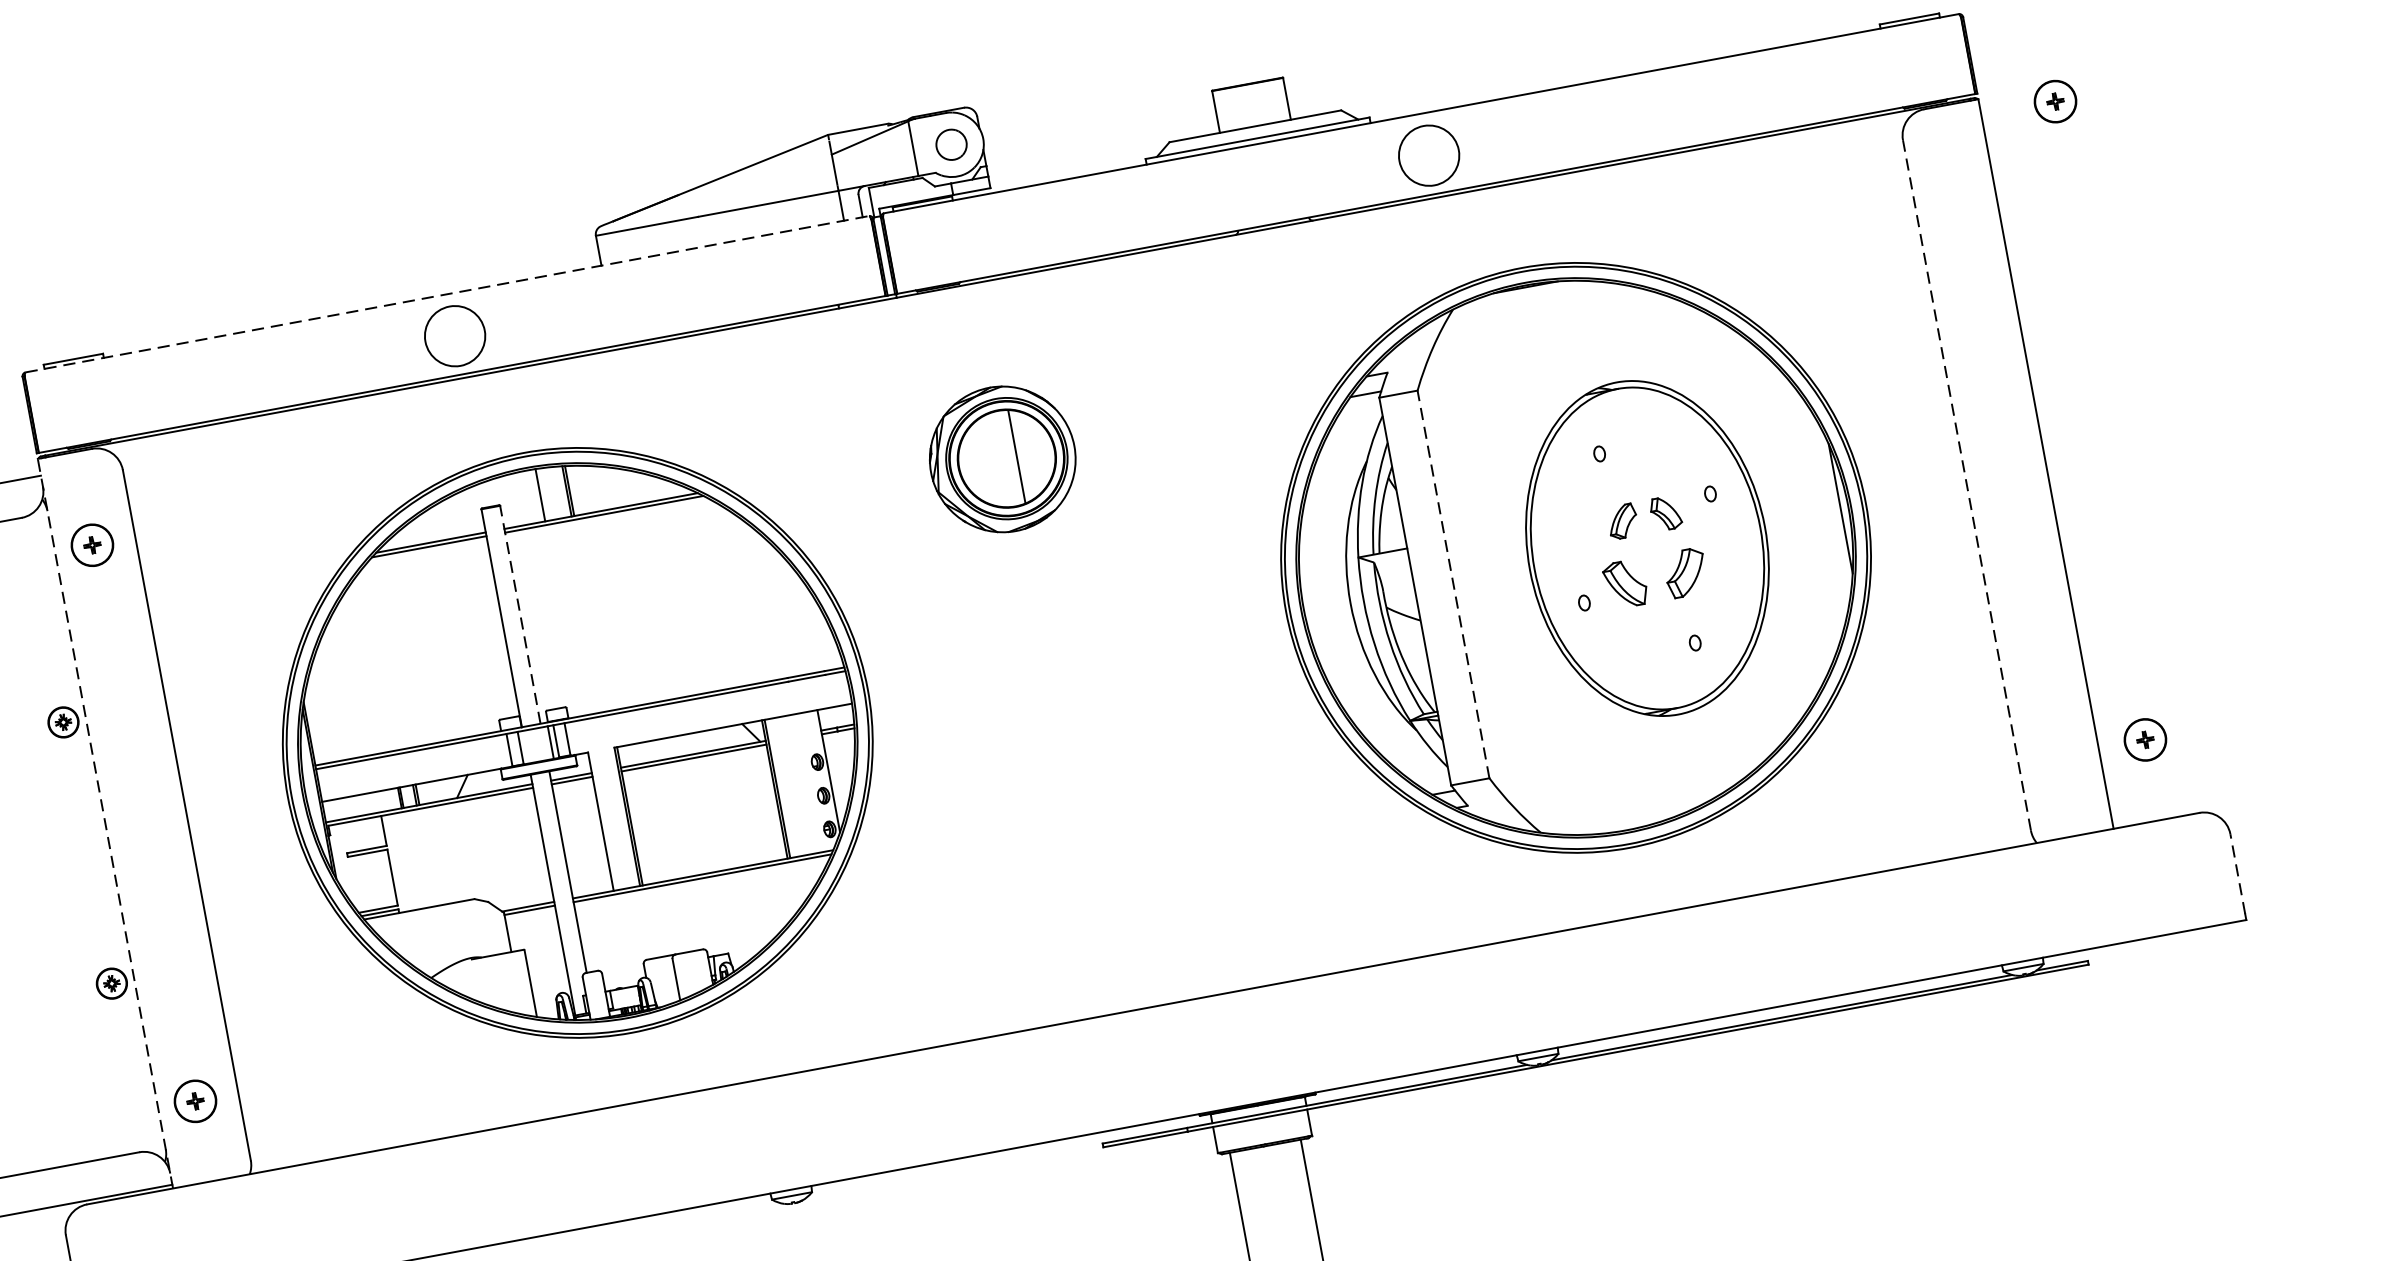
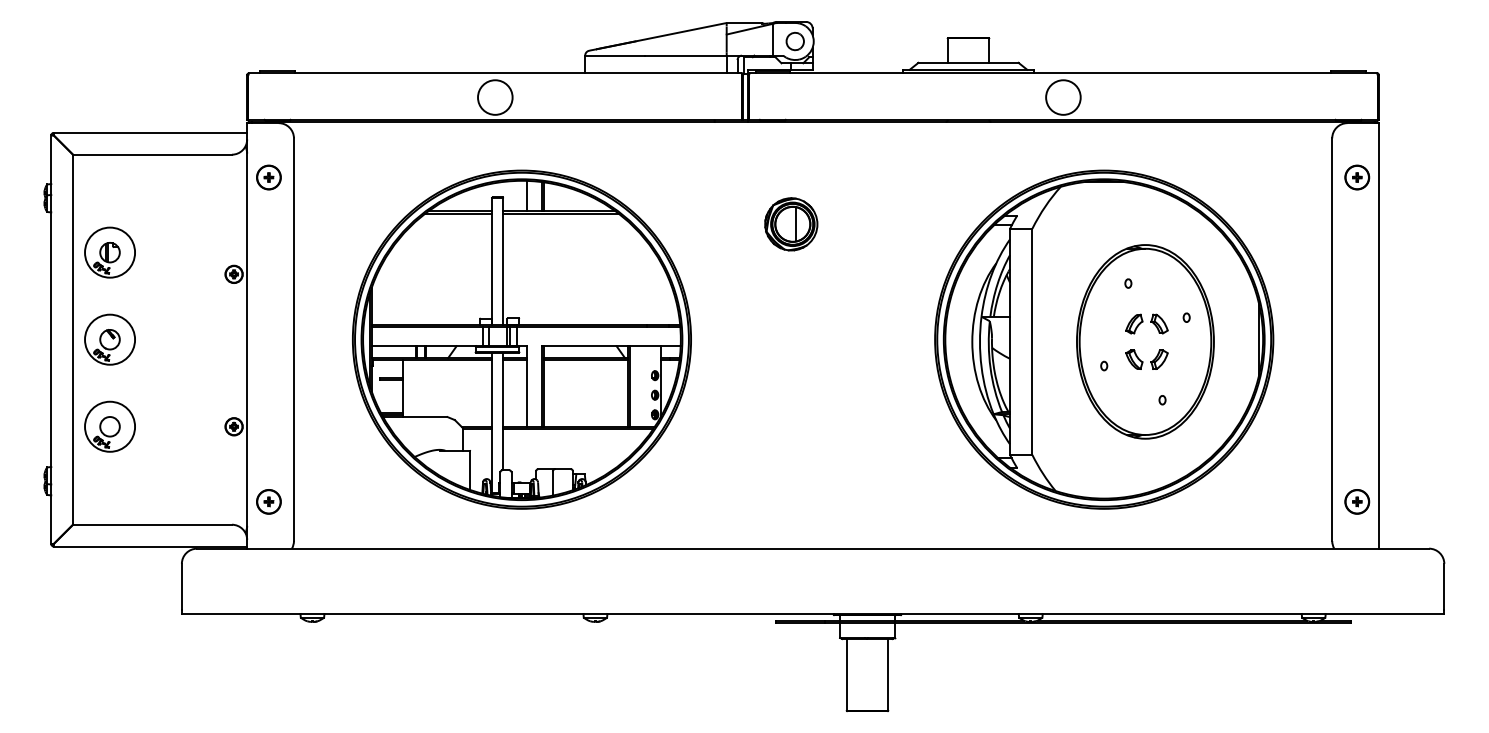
part: (2055, 101) -> (1357, 177), moved
line: (447, 294) -> (495, 73), dashed -> solid
part: (1003, 459) -> (791, 224), size x0.62
line: (1967, 484) -> (1332, 339), dashed -> solid
part: (1654, 578) -> (1146, 359), size x0.71
line: (1453, 583) -> (1032, 341), dashed -> solid
line: (519, 614) -> (502, 261), dashed -> solid
part: (2145, 739) -> (1357, 501), moved
line: (105, 822) -> (247, 335), dashed -> solid
line: (2237, 872) -> (1444, 586), dashed -> solid

